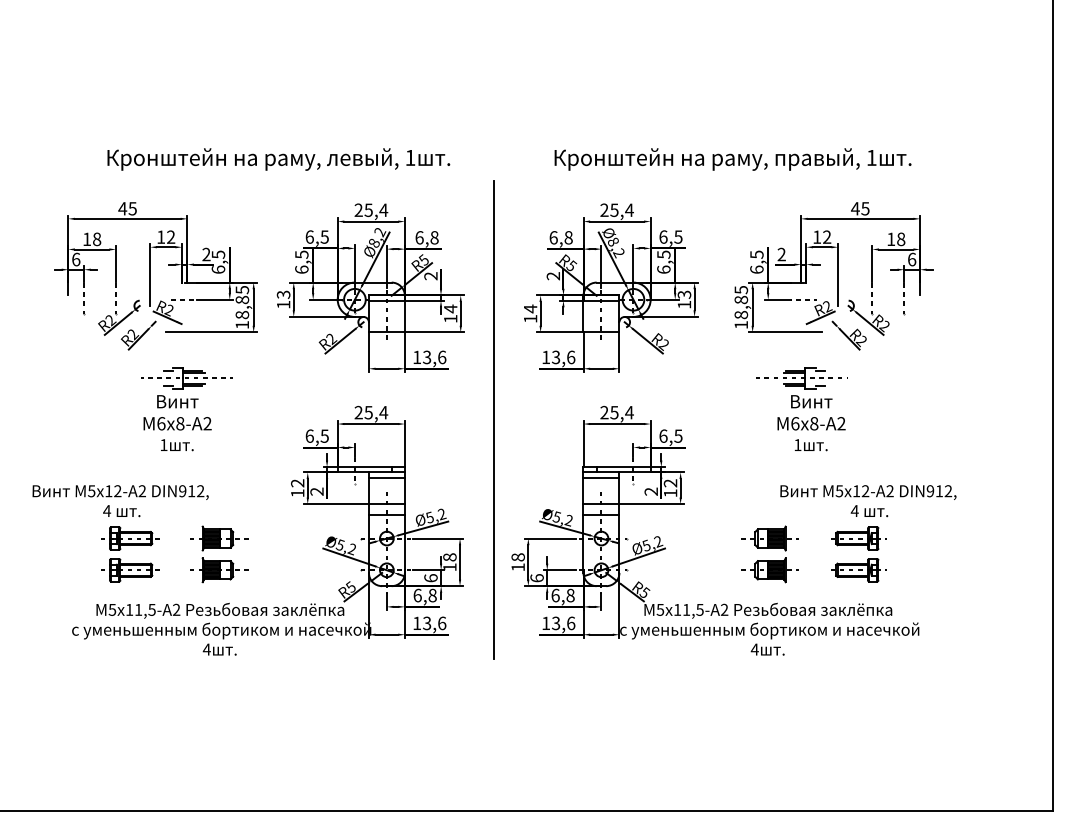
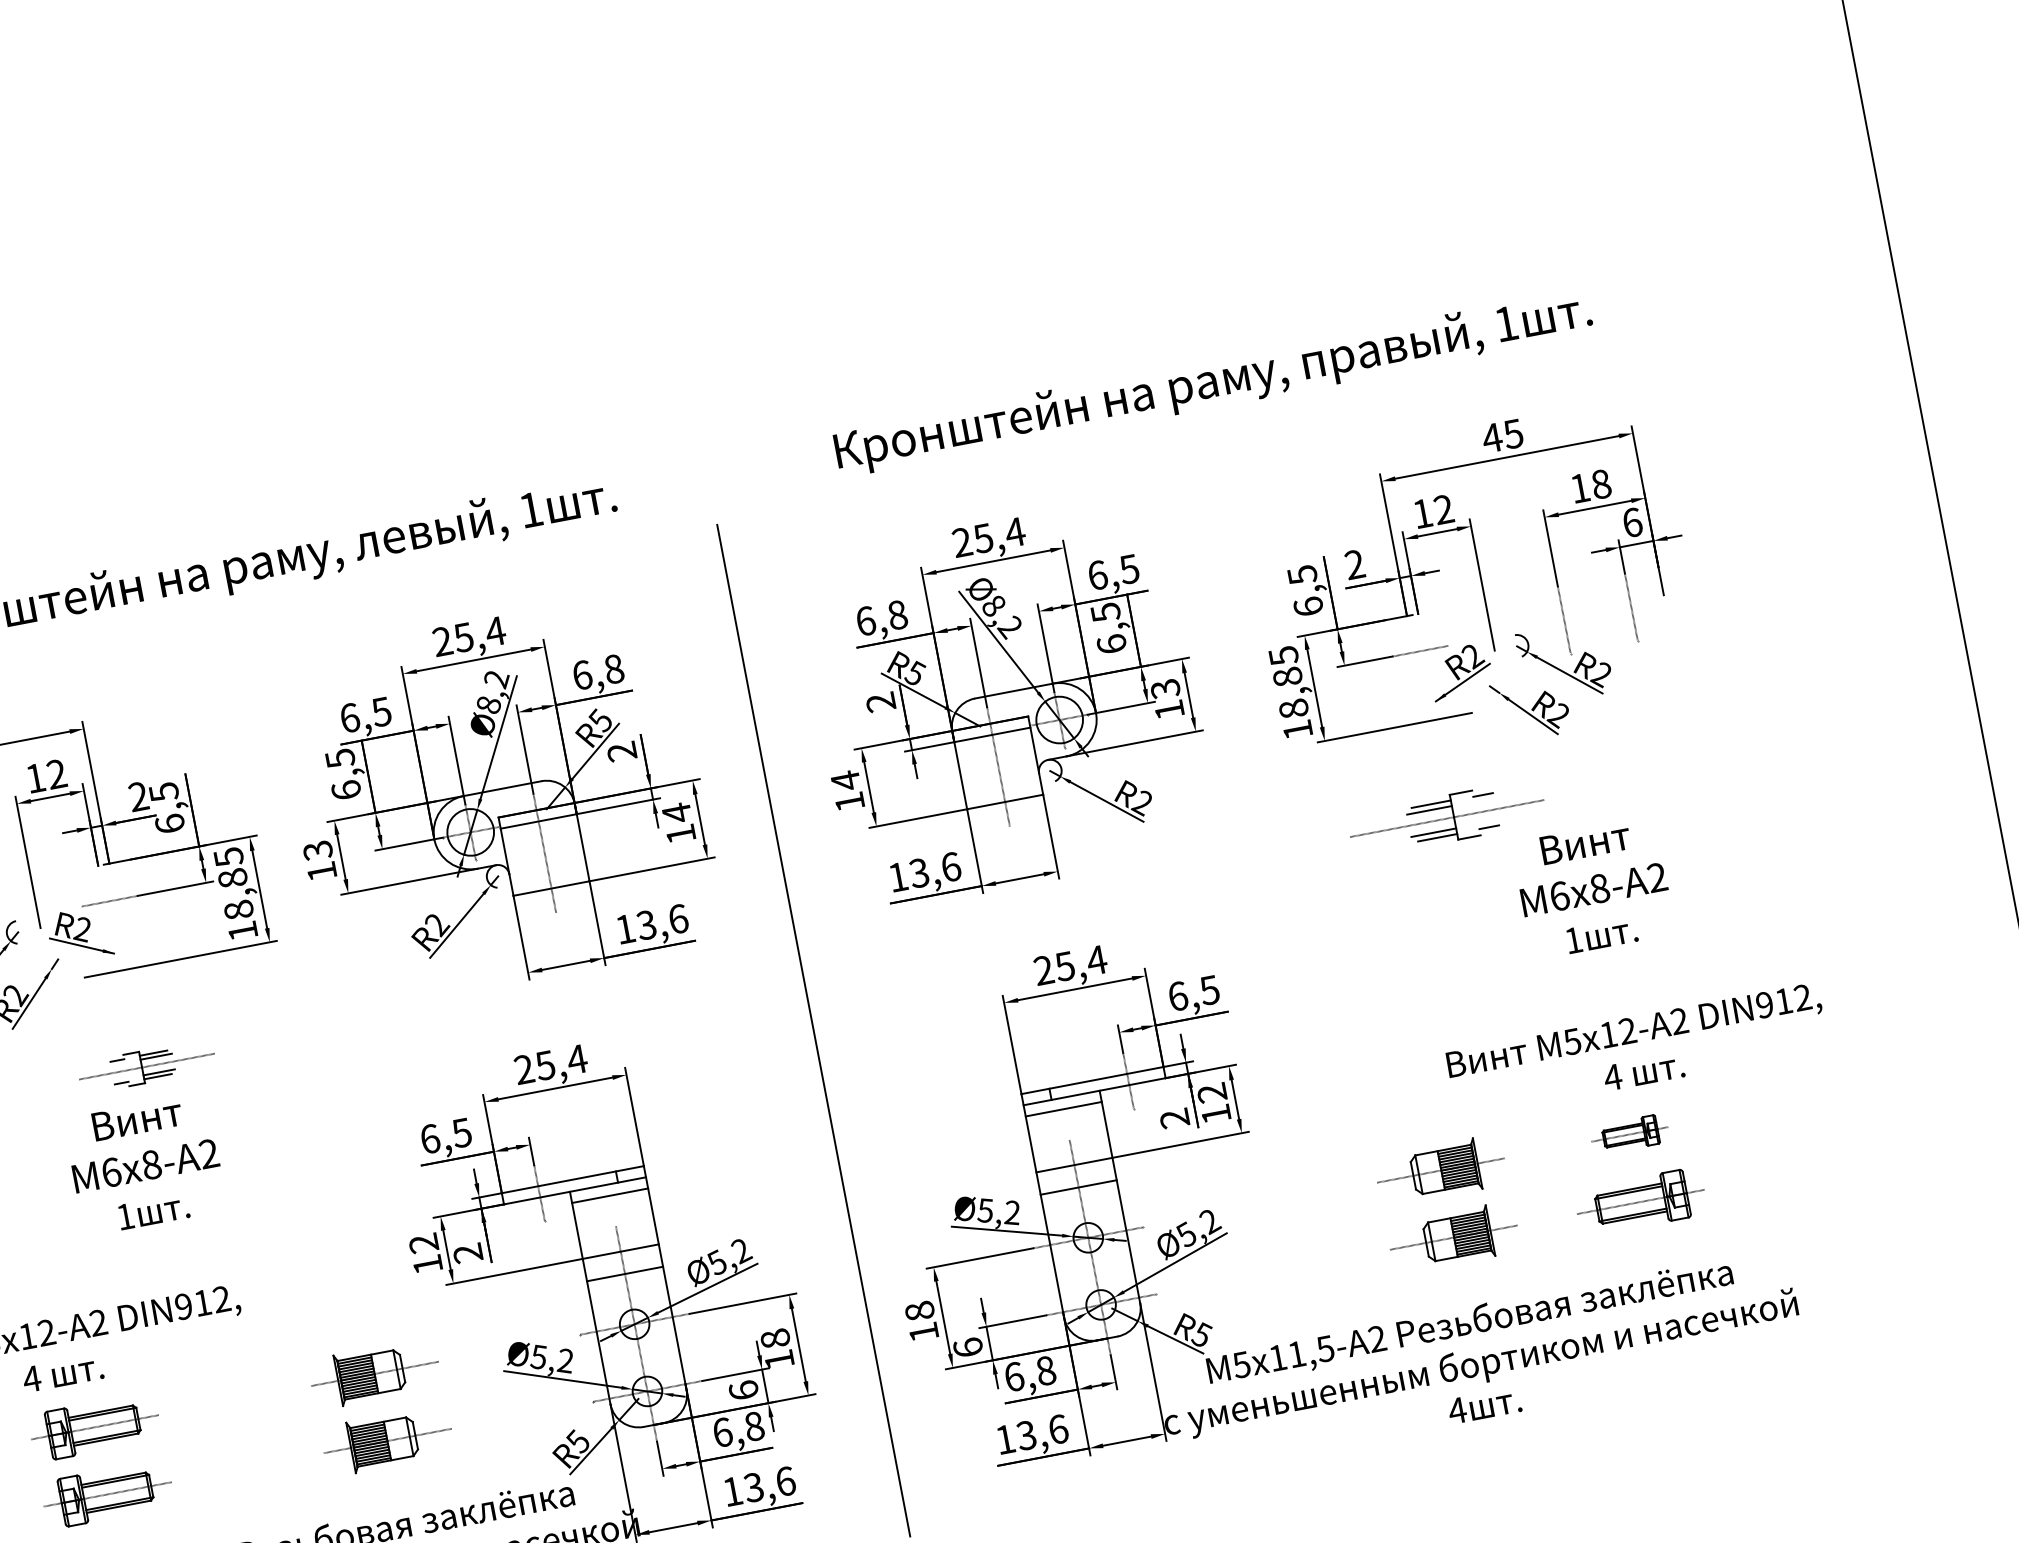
part: (186, 378) -> (146, 1066), size x0.7
text: (811, 423) -> (1593, 889), moved
part: (858, 538) -> (1631, 1134), size x0.6
part: (219, 554) -> (380, 1407), moved

